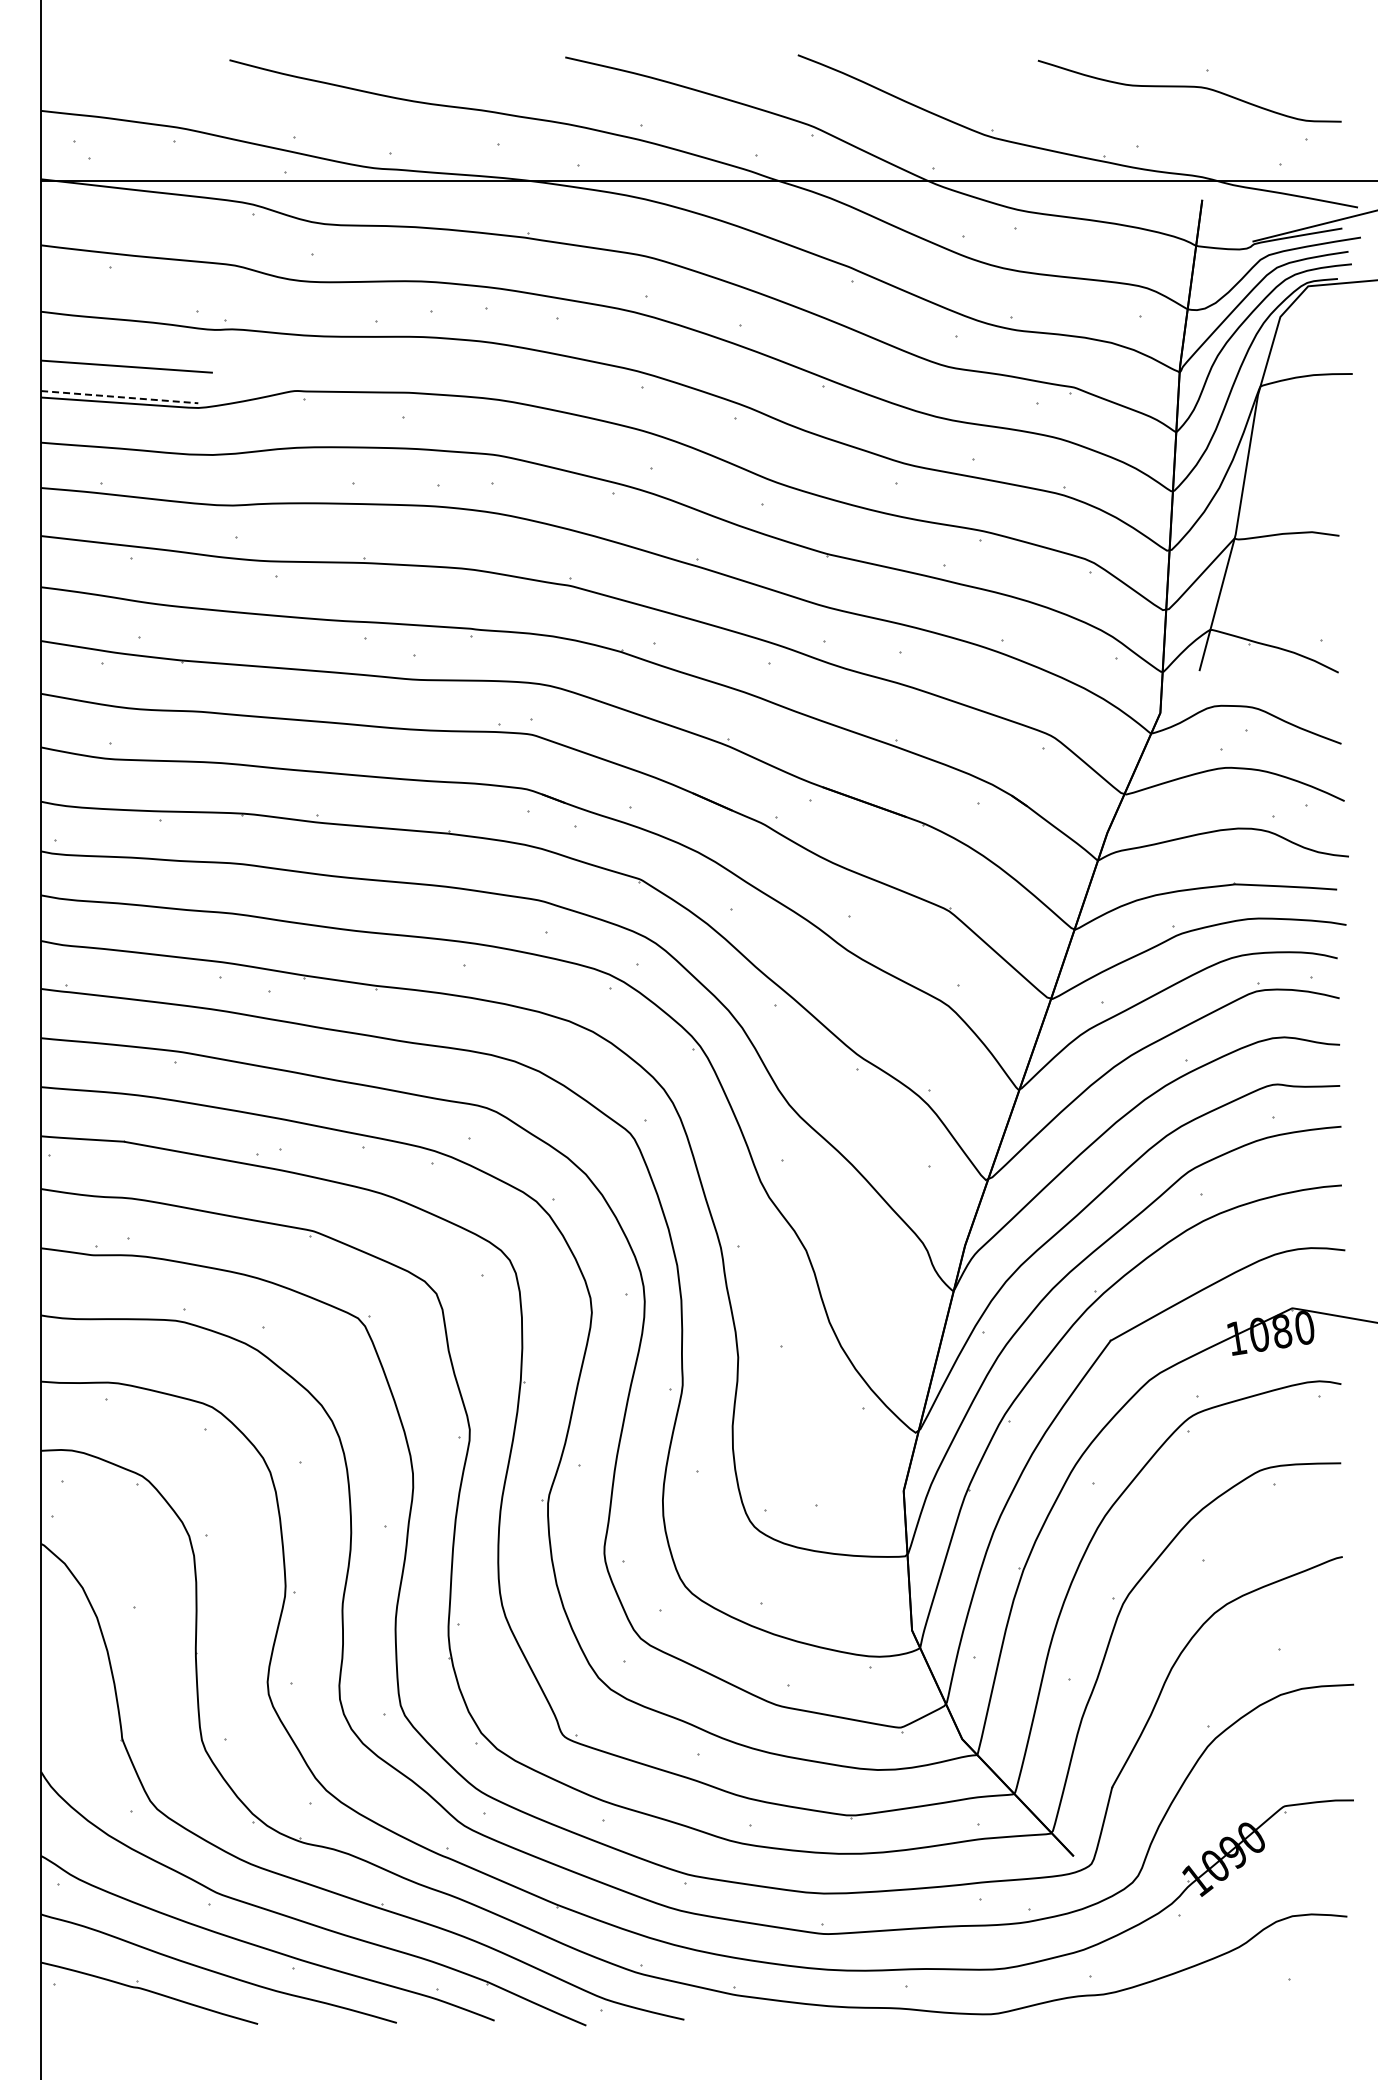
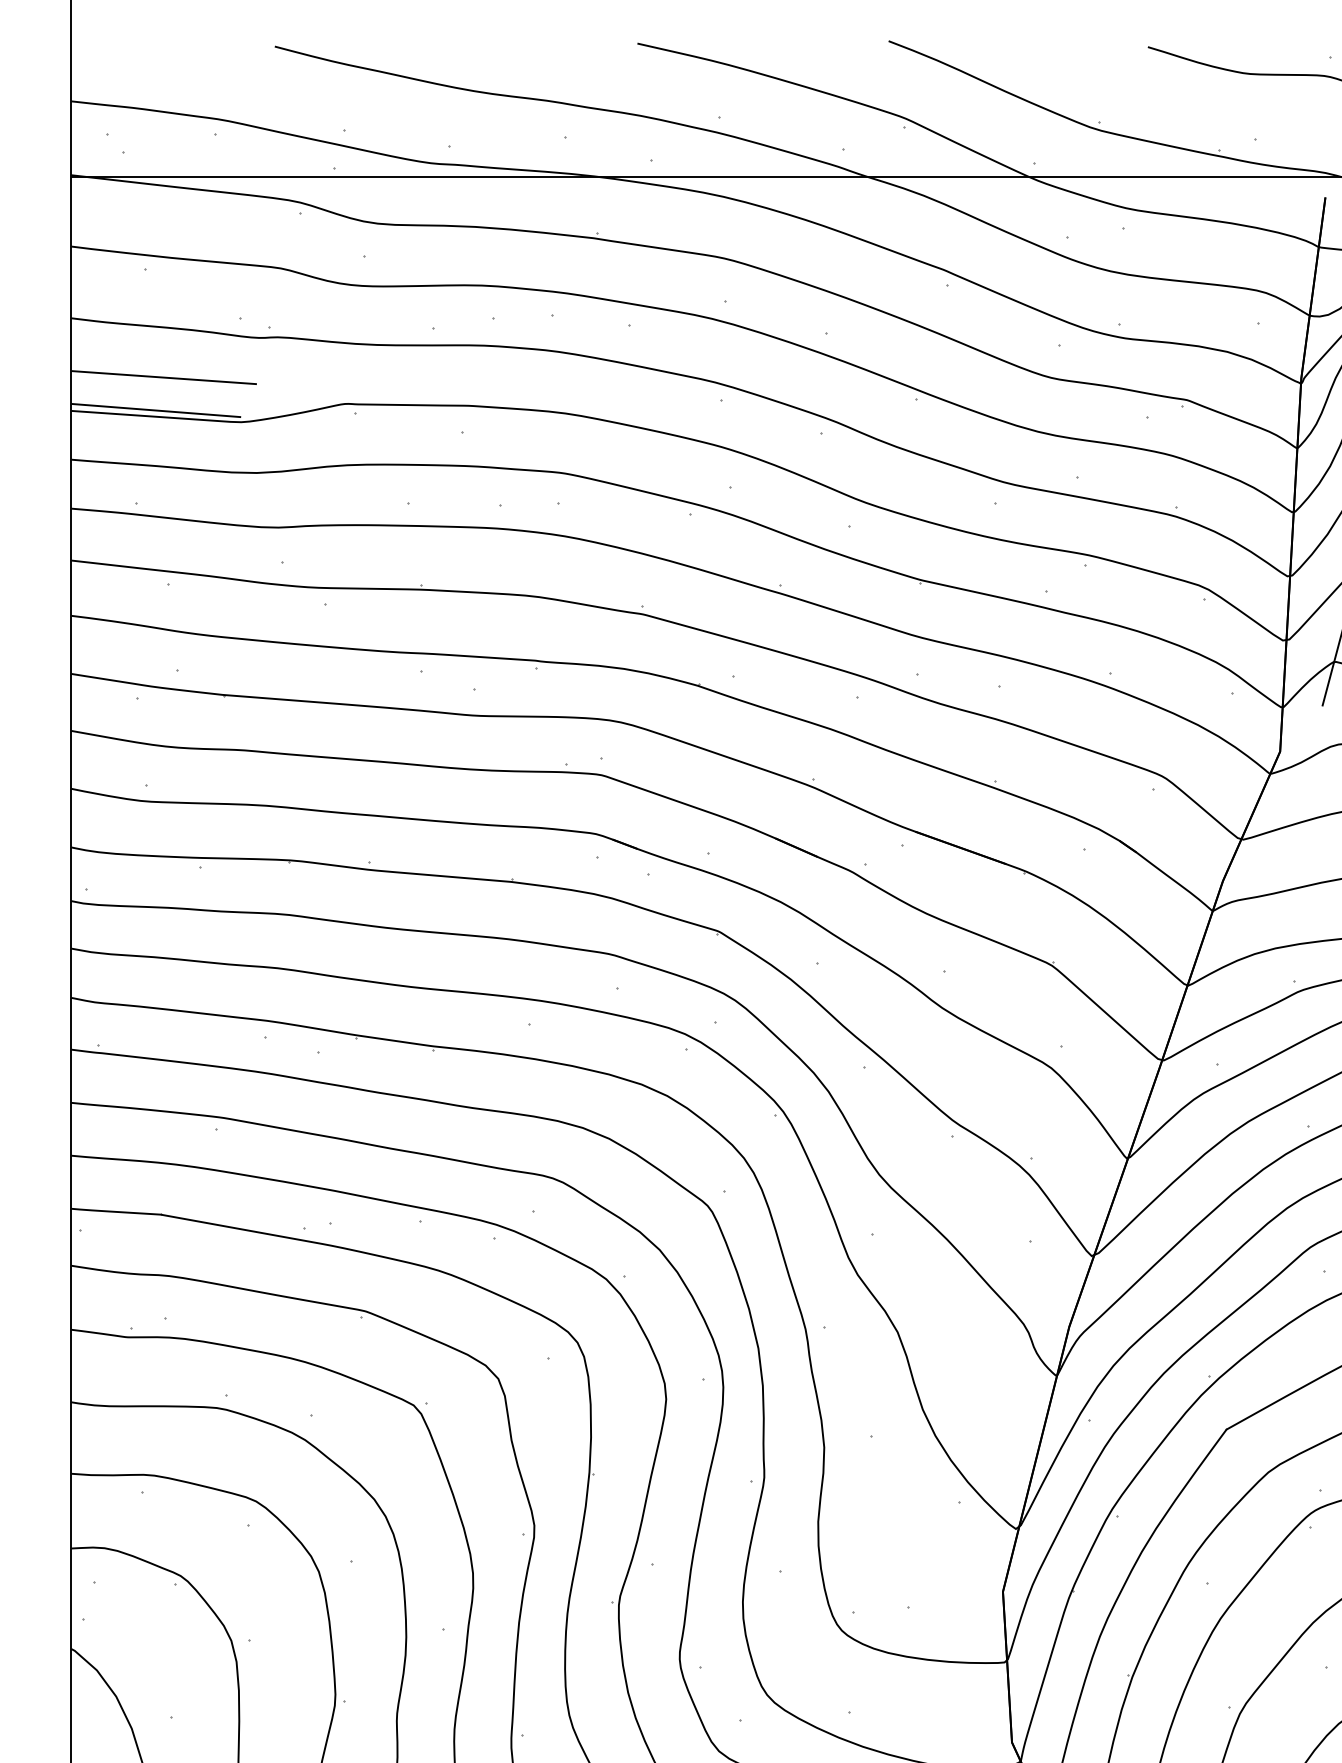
line: (119, 397) -> (156, 410), dashed -> solid

